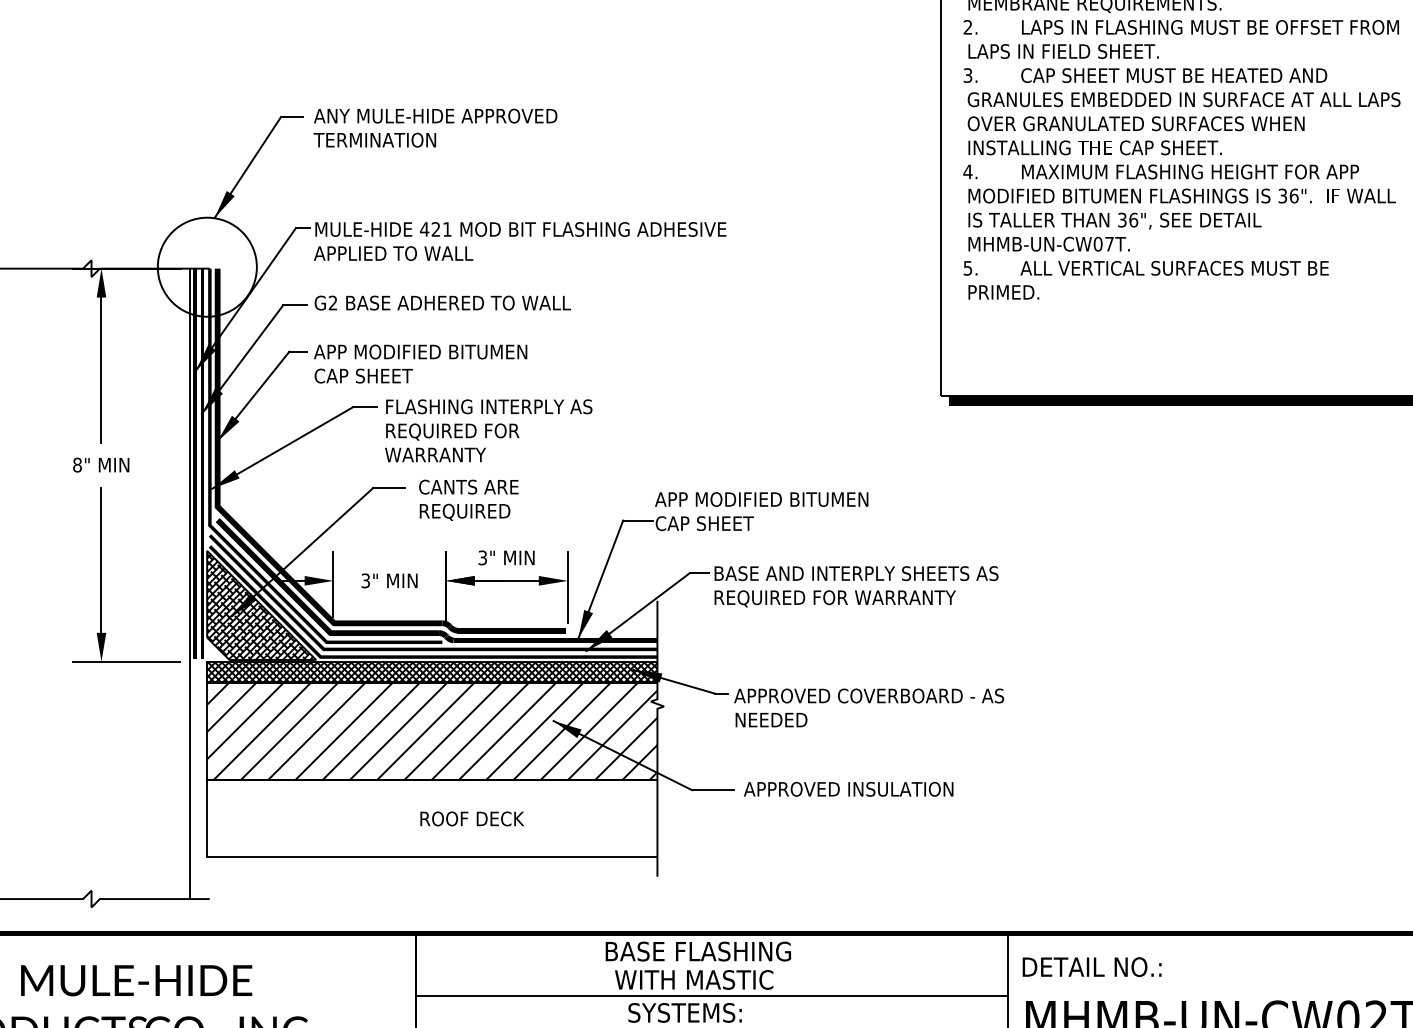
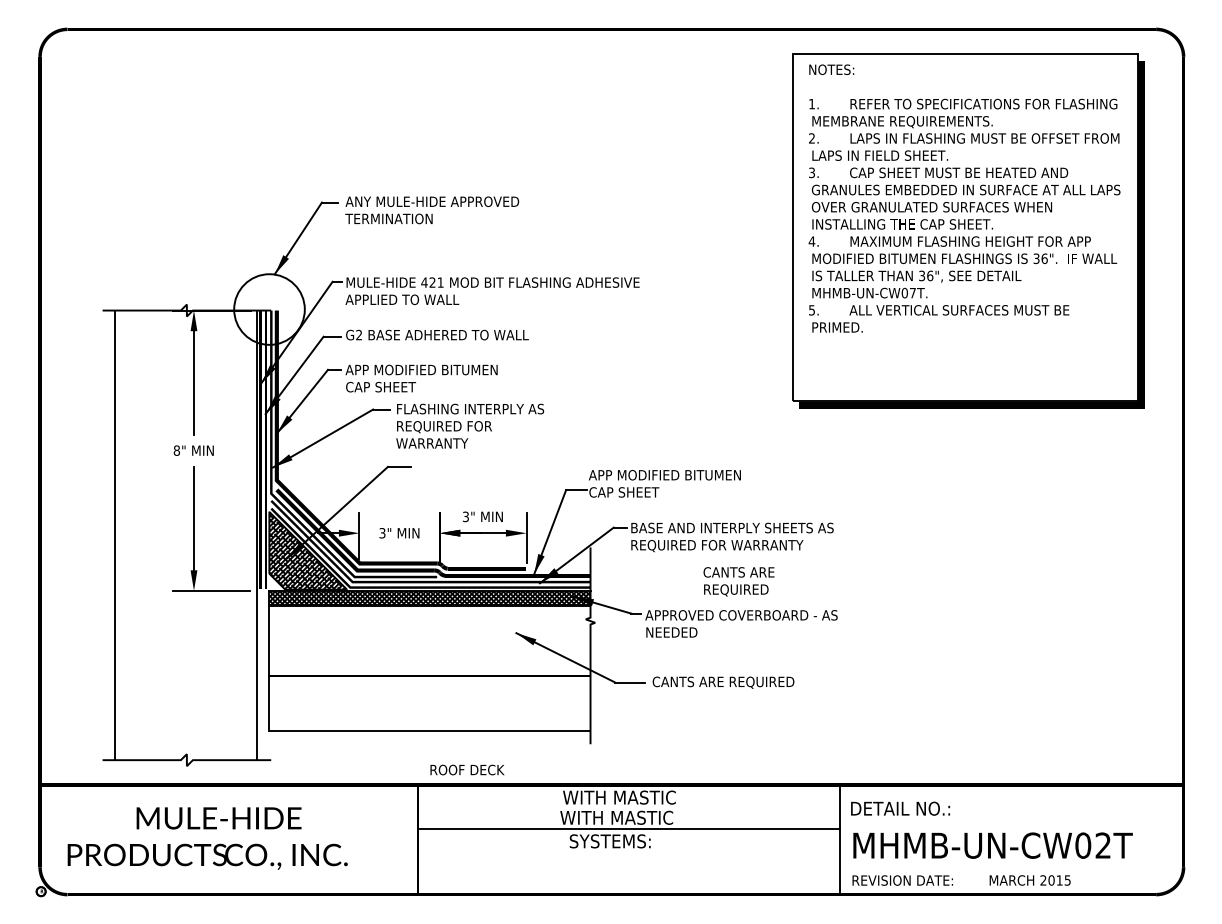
text: (468, 499) -> (738, 581), moved
hatch: (431, 731) -> (429, 640), removed
text: (848, 790) -> (726, 682), APPROVED INSULATION -> CANTS ARE REQUIRED
text: (472, 818) -> (467, 769), moved
text: (698, 951) -> (619, 797), BASE FLASHING -> WITH MASTIC

